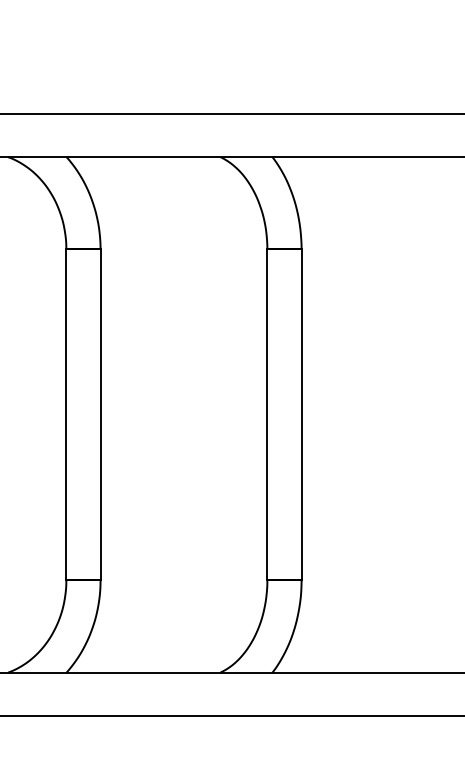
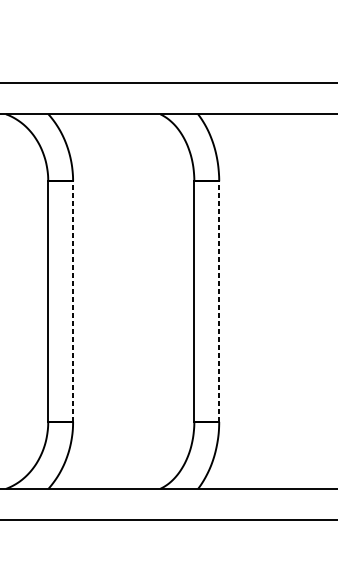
line: (100, 414) -> (73, 301), solid -> dashed
line: (301, 414) -> (219, 301), solid -> dashed

